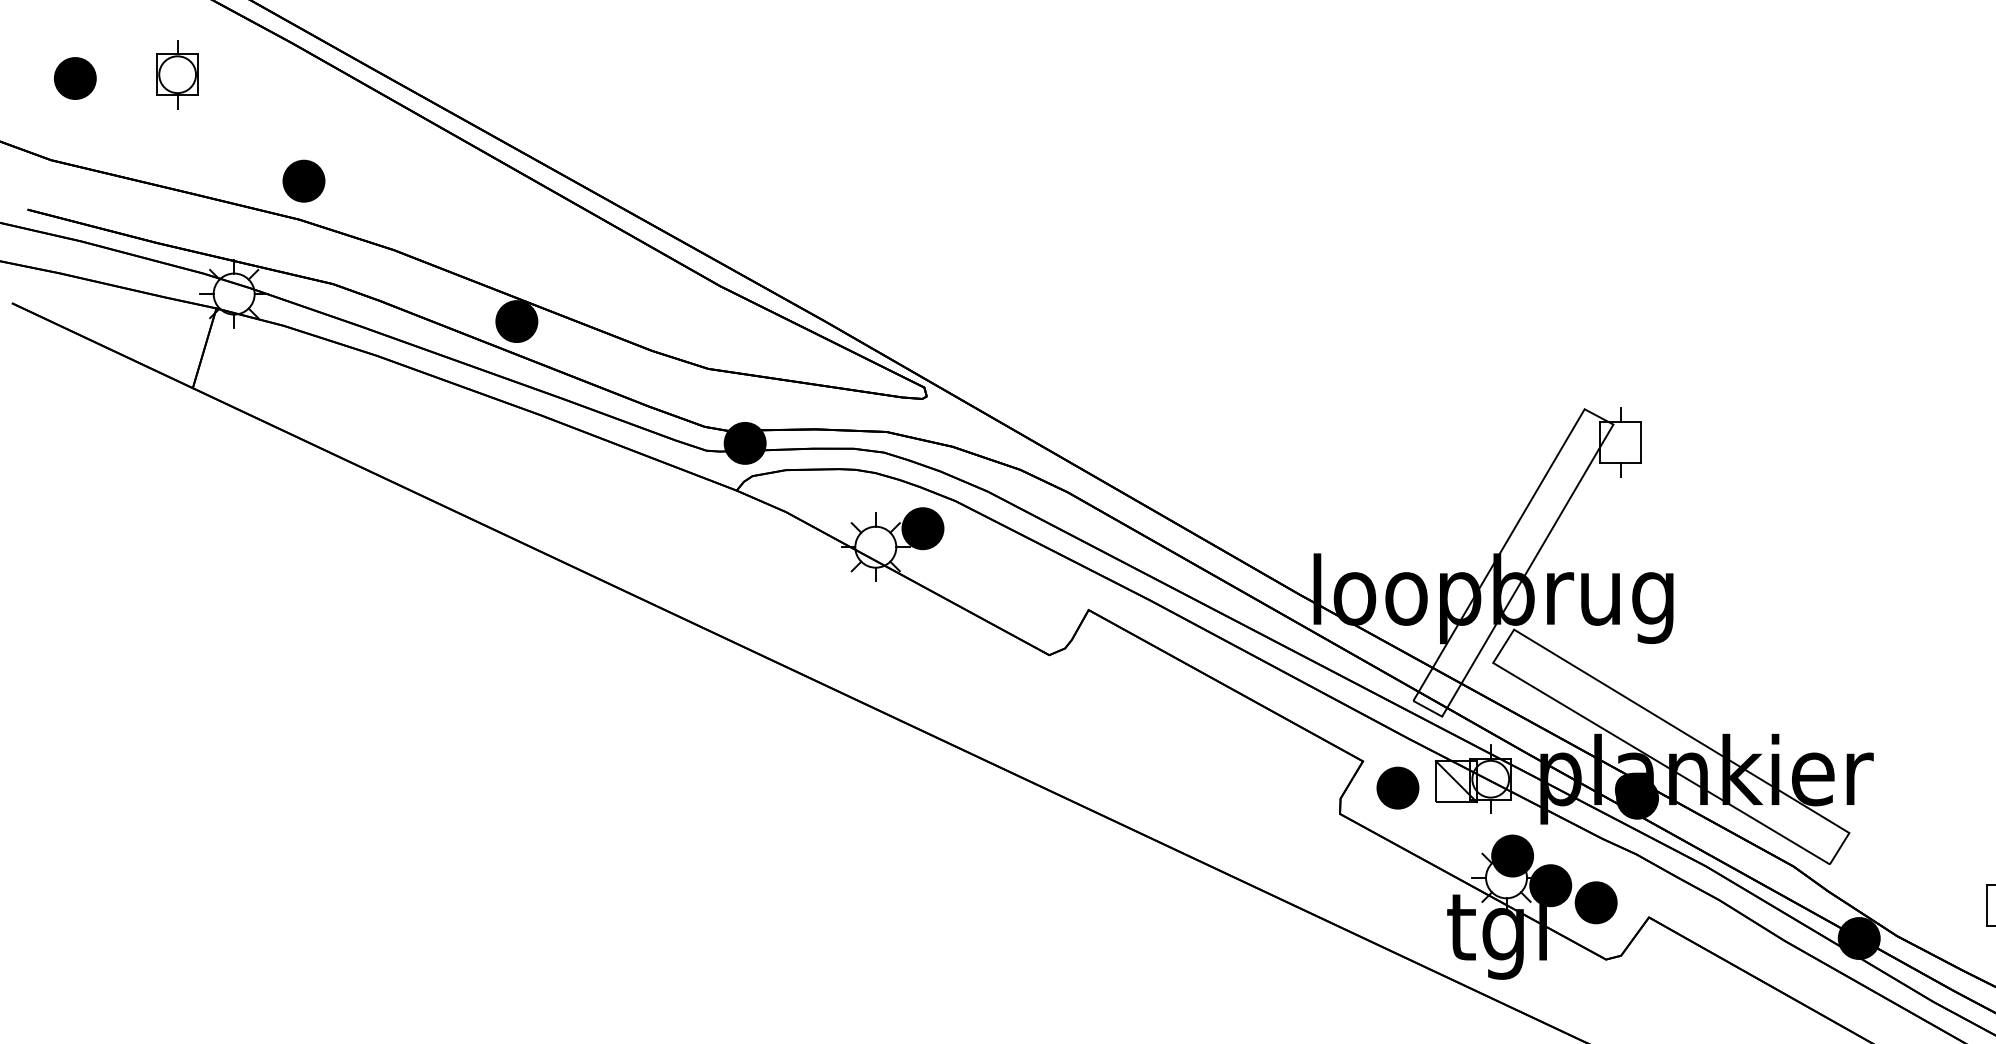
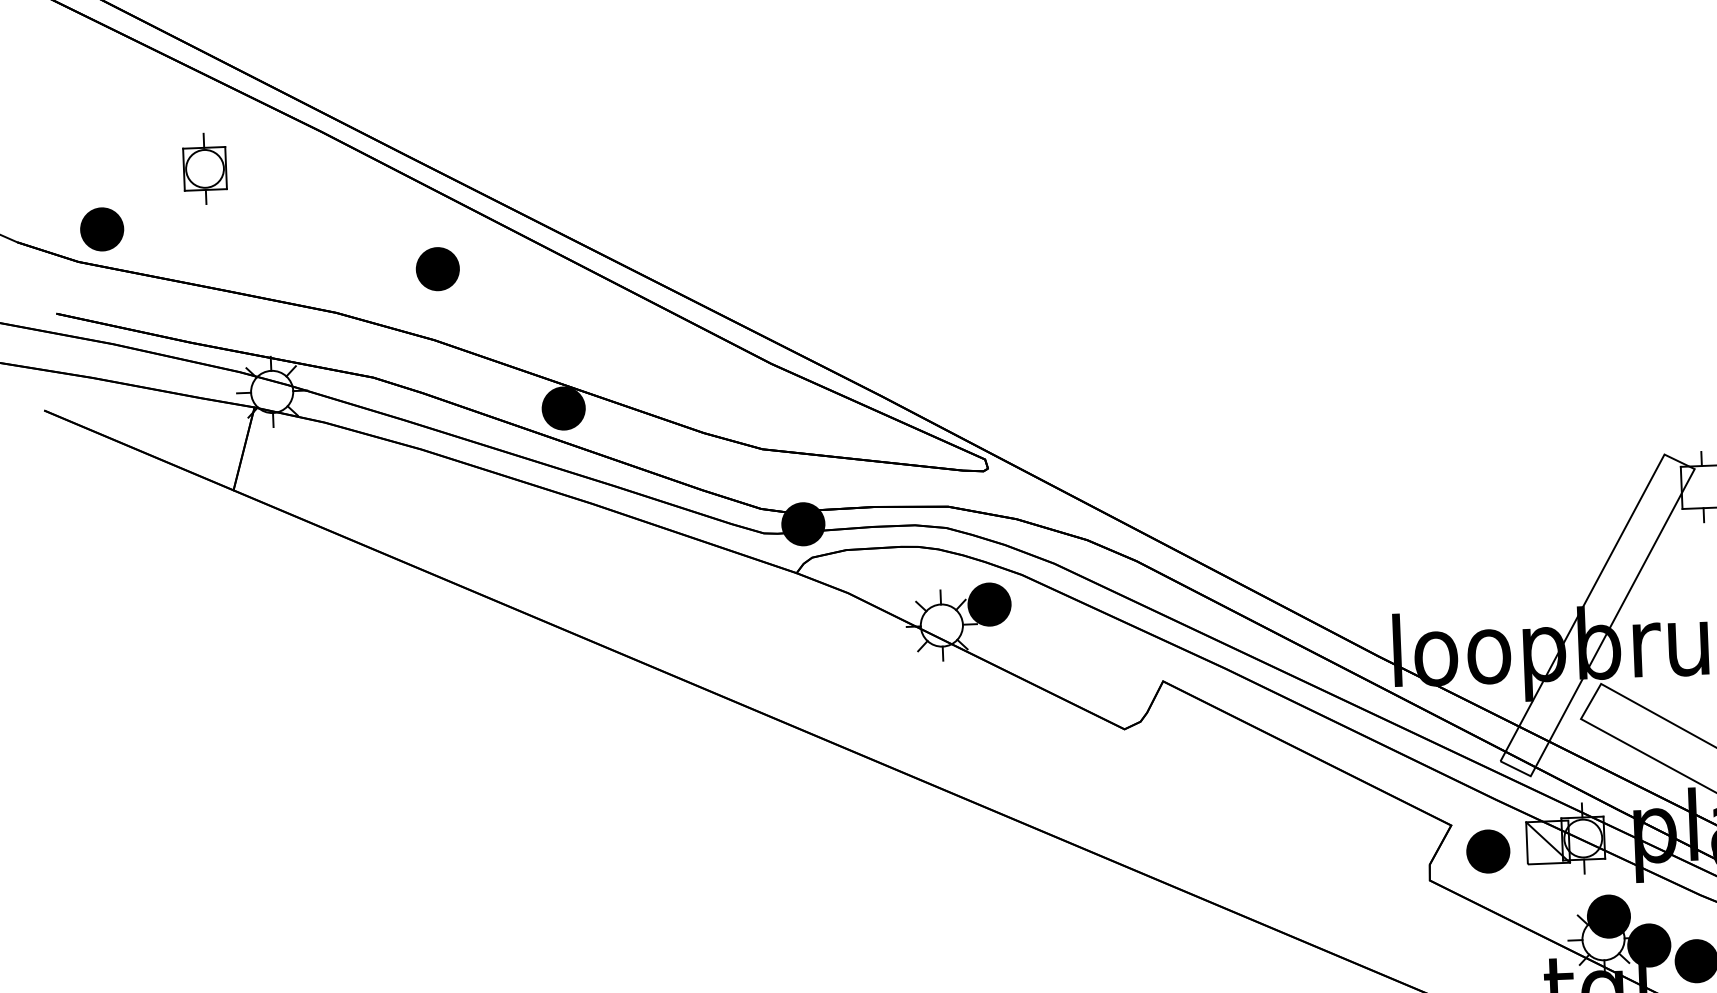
part: (75, 78) -> (102, 229), moved
part: (303, 180) -> (437, 268), moved

